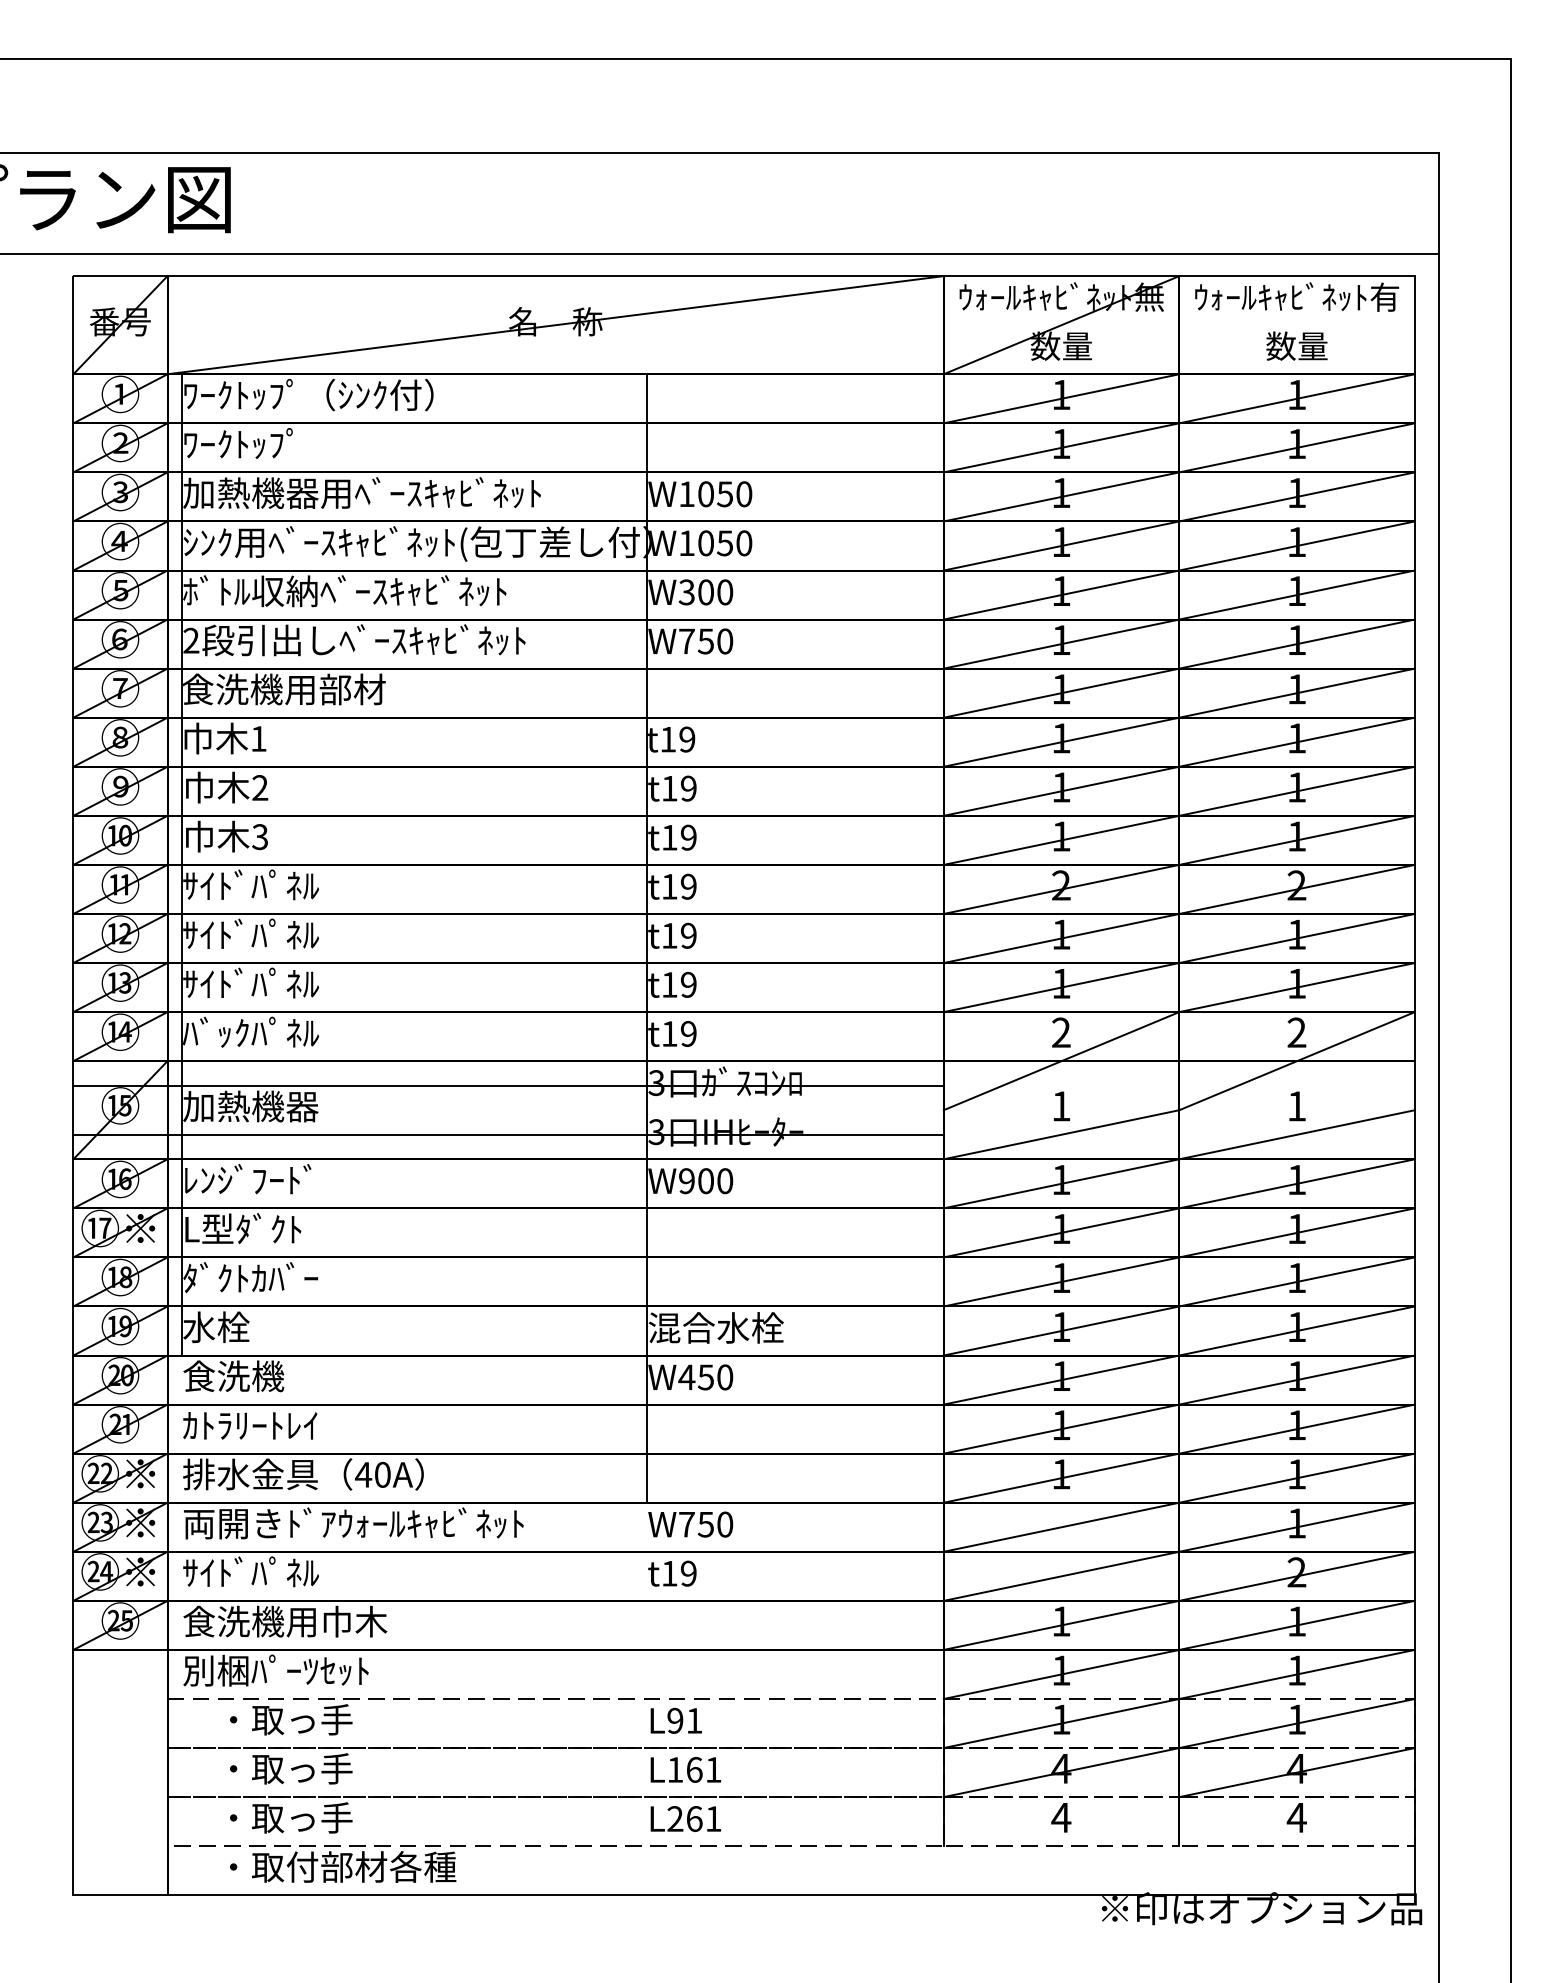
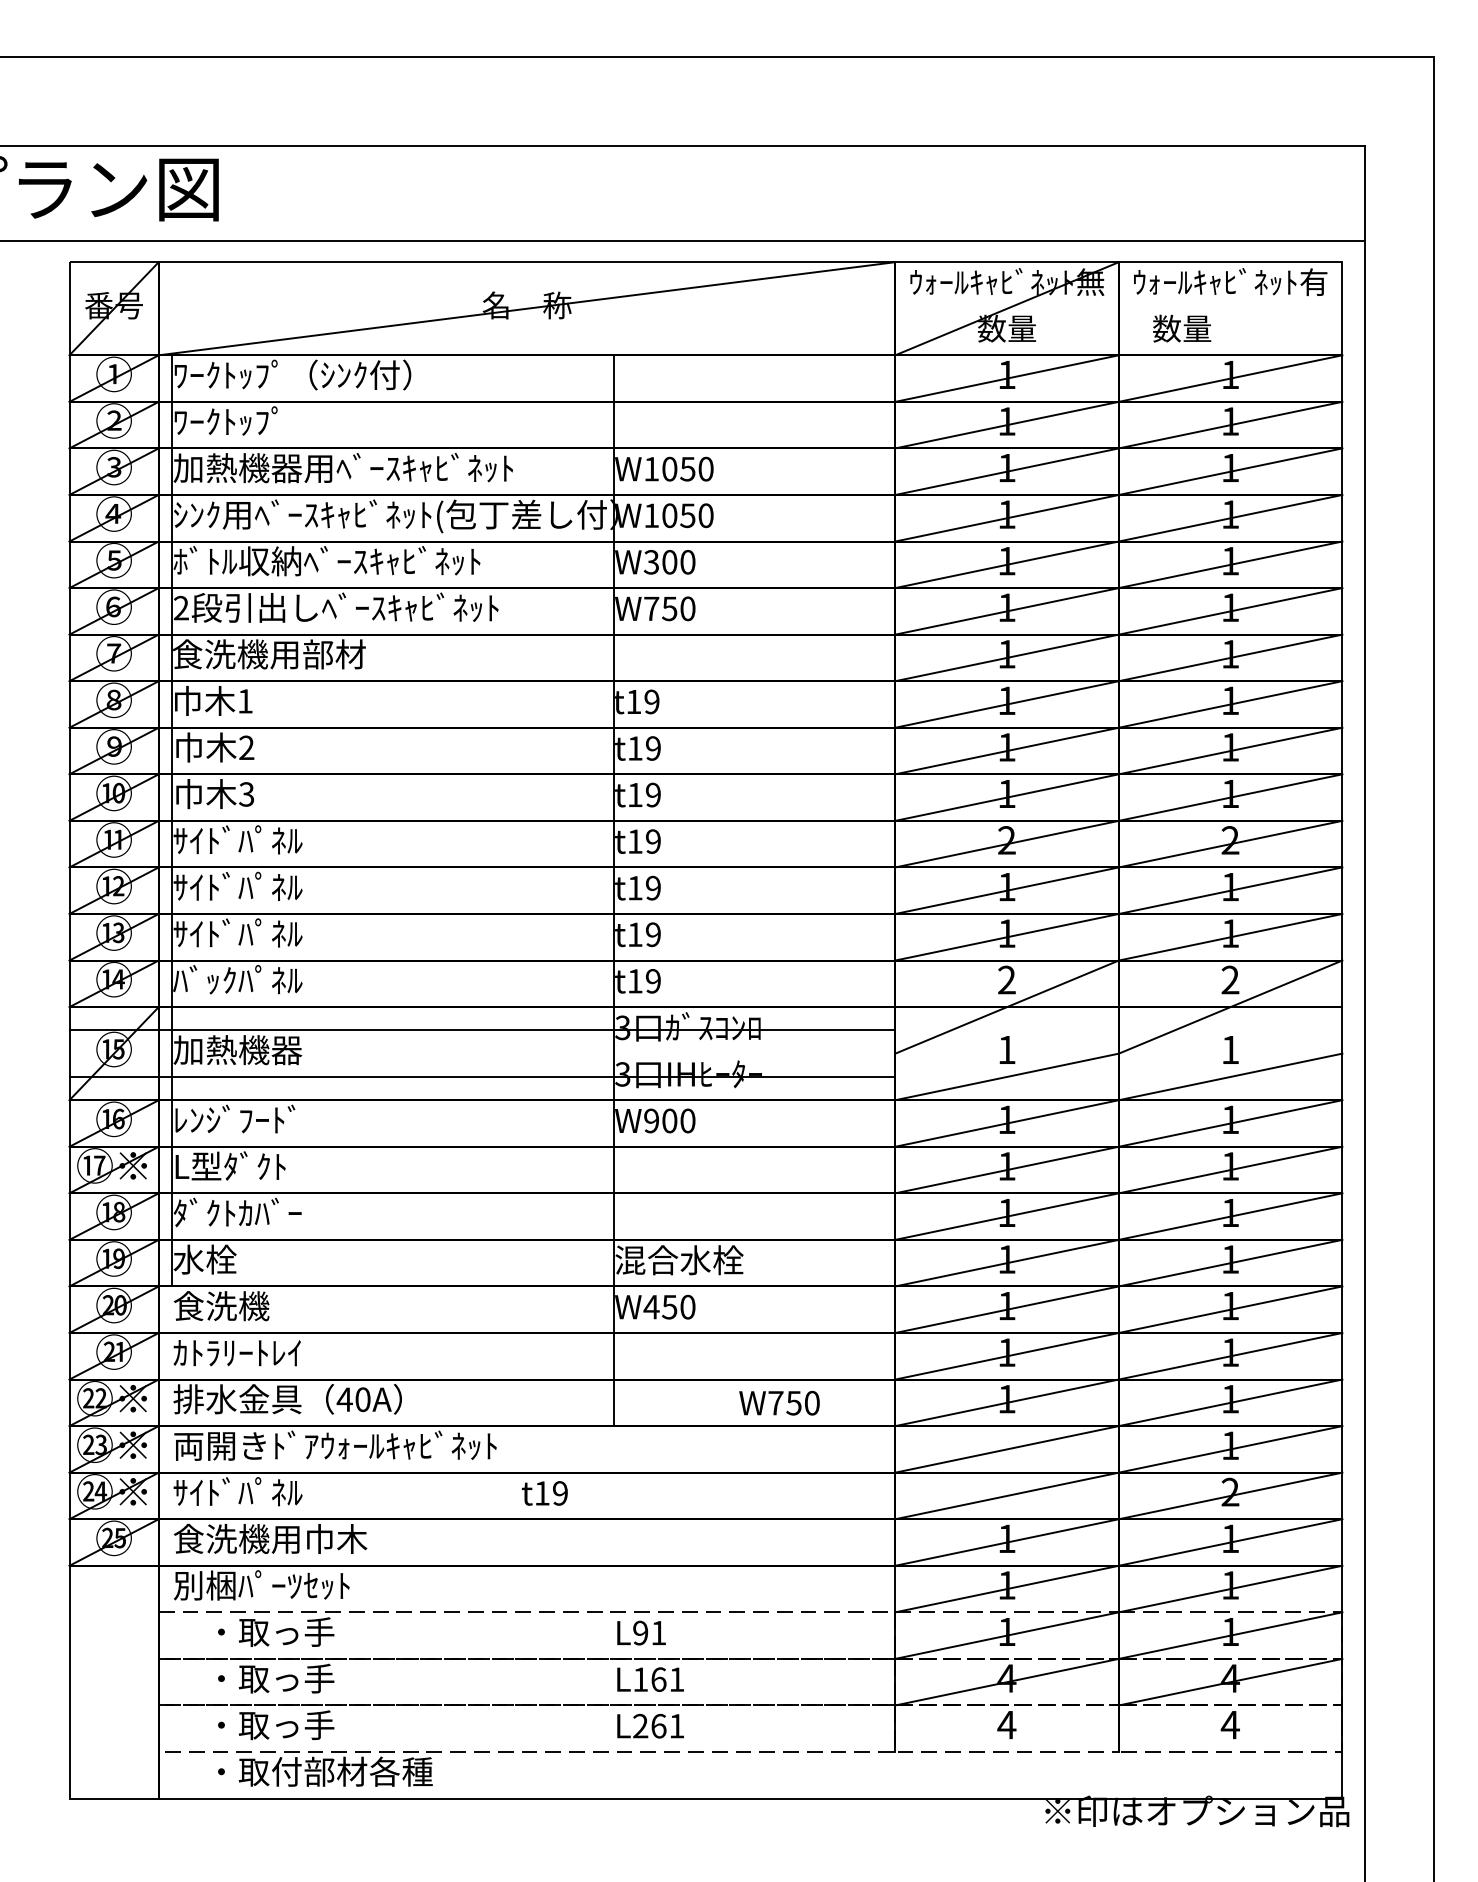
text: (1296, 345) -> (1181, 328), moved
text: (690, 1524) -> (779, 1403), moved
text: (672, 1573) -> (544, 1493), moved

